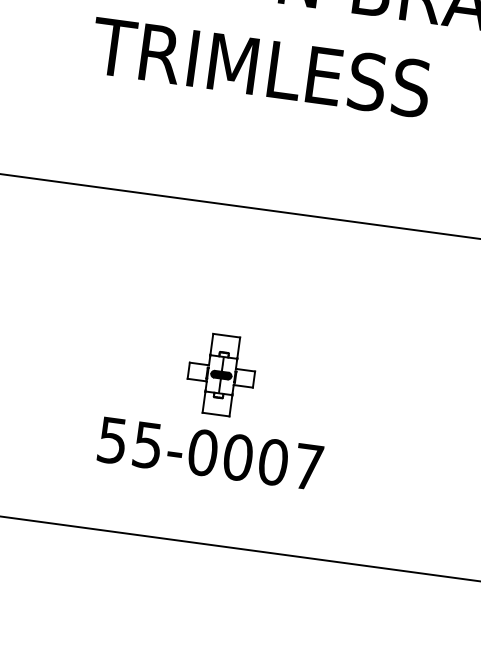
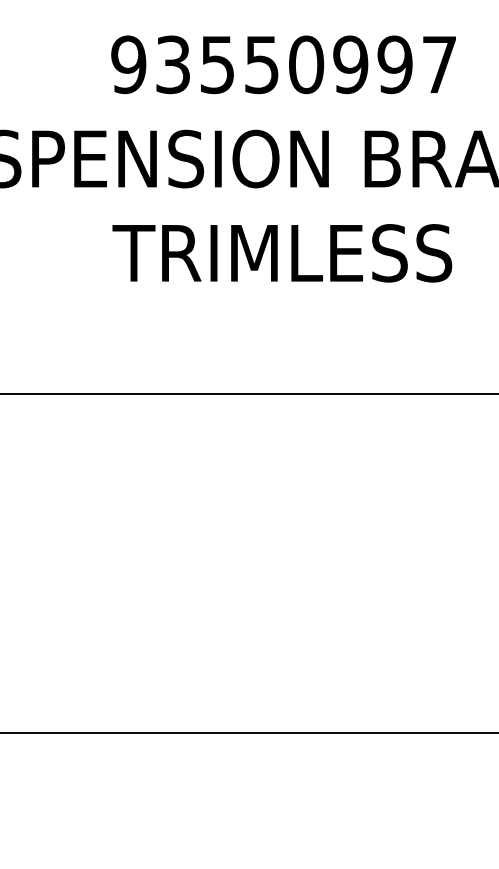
part: (217, 406) -> (284, 594), removed

